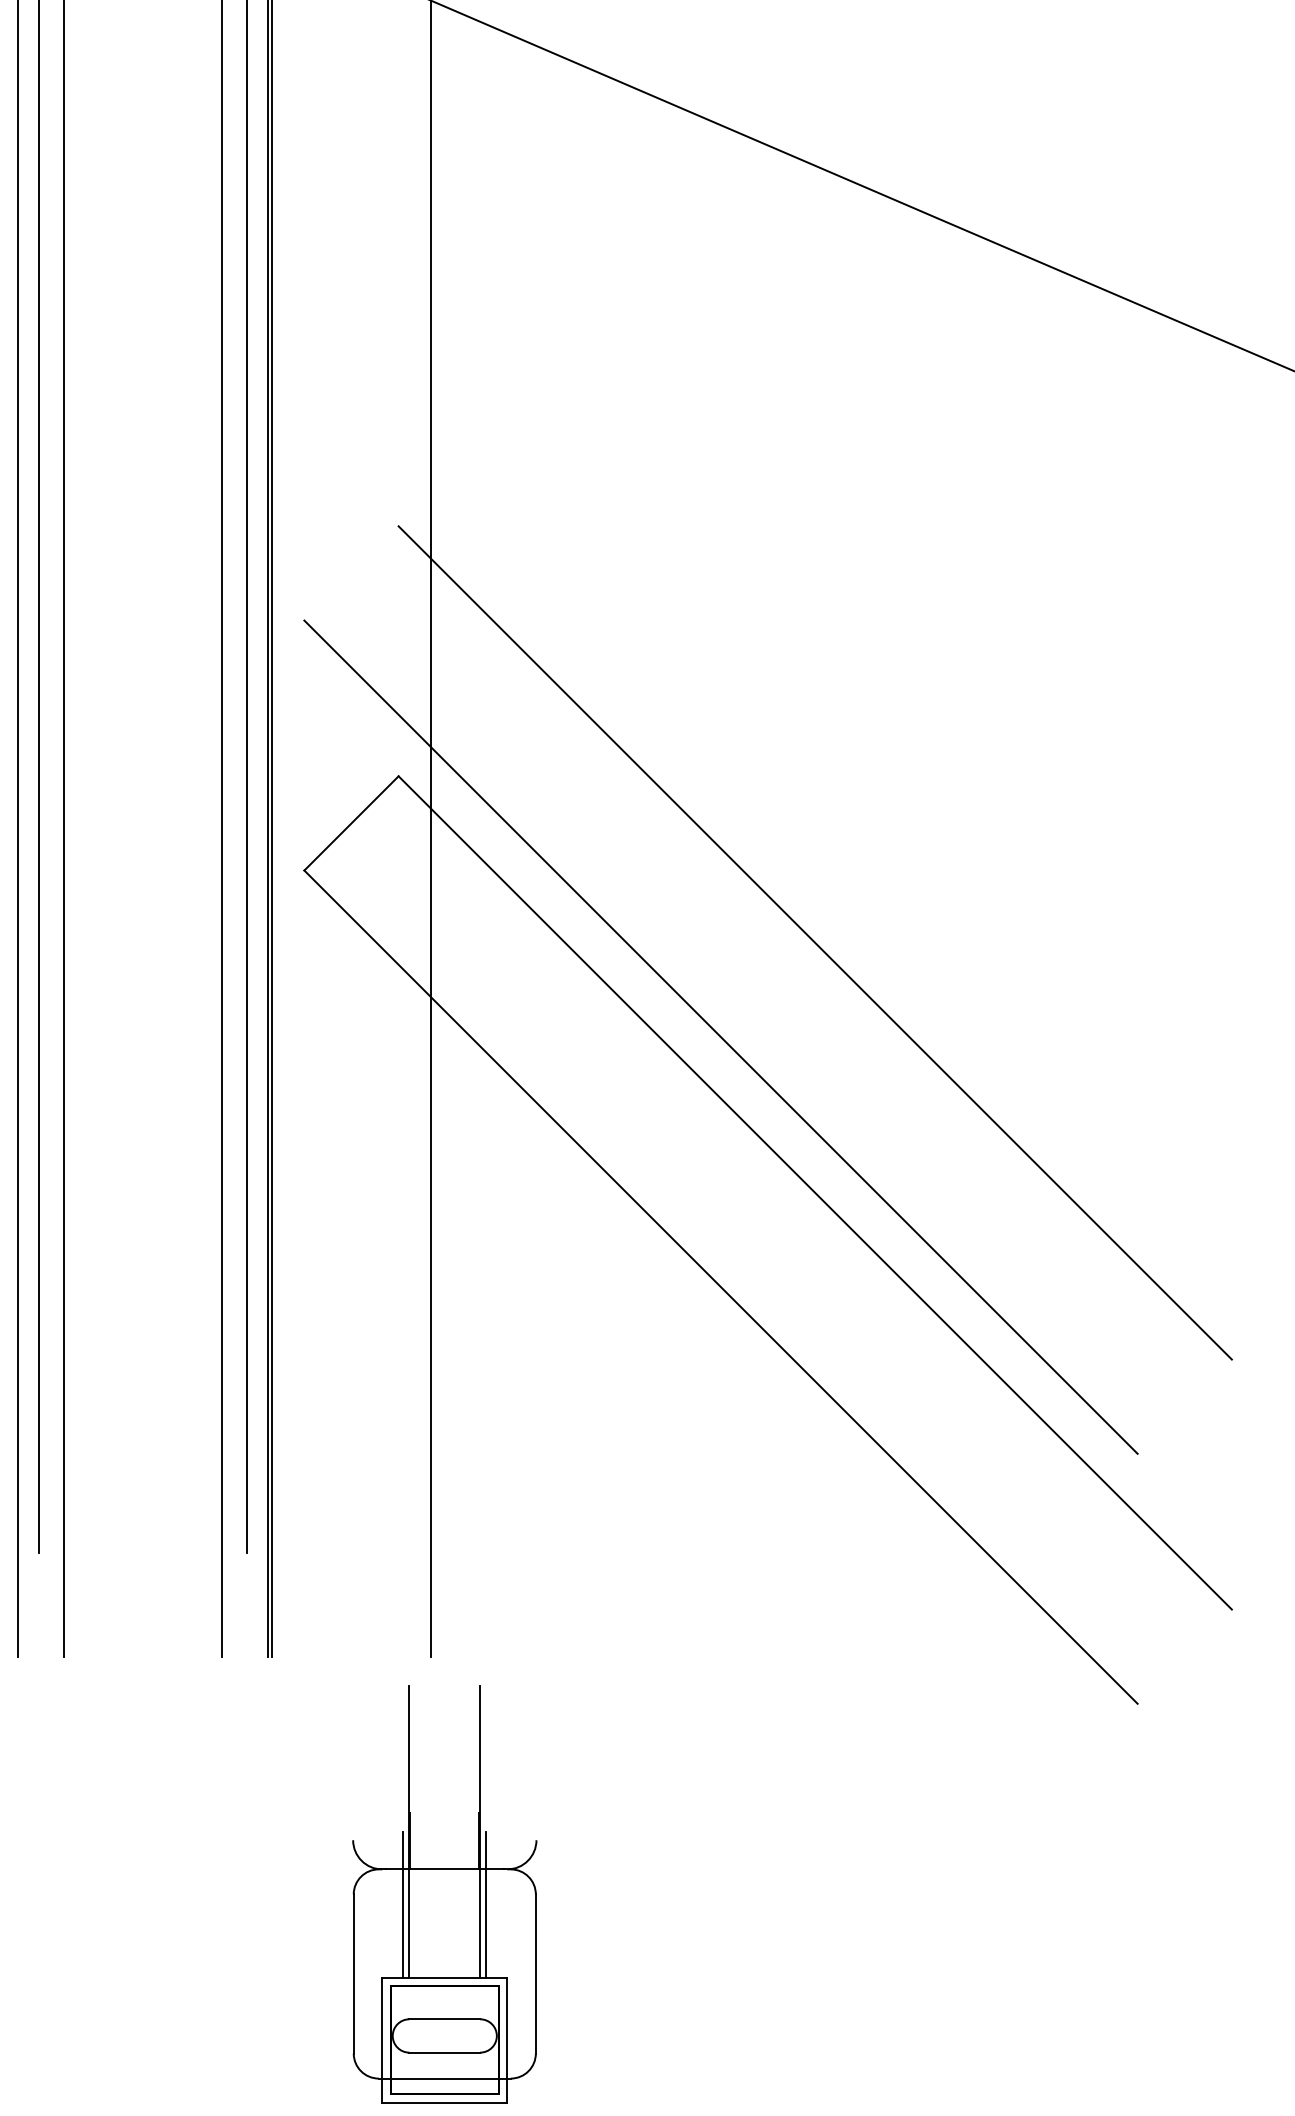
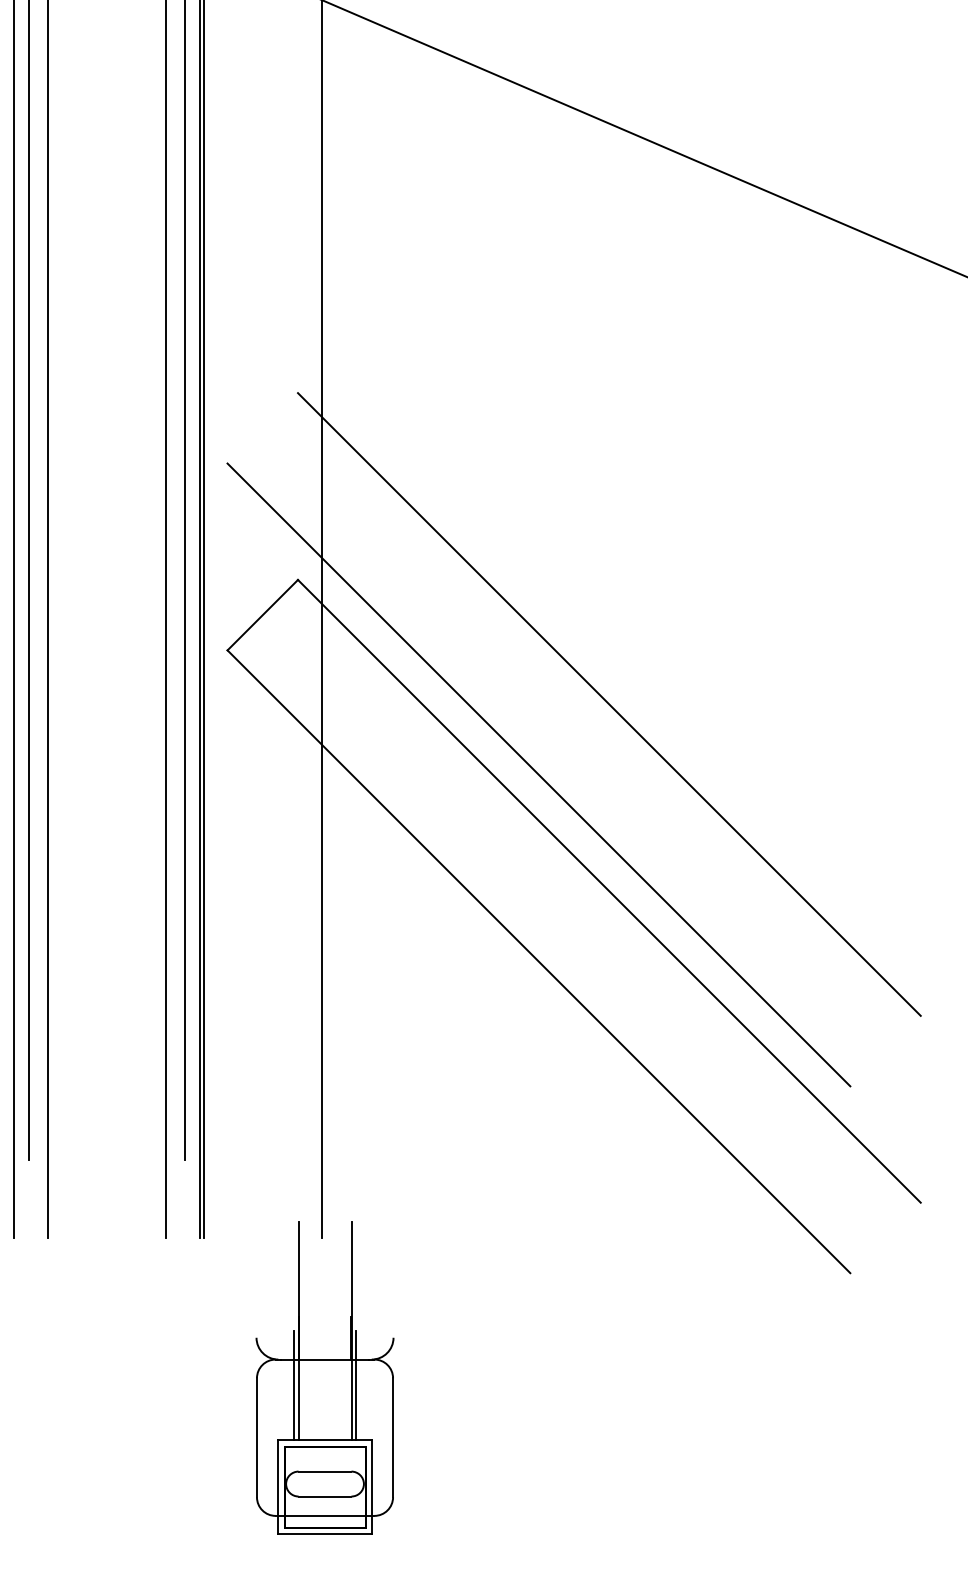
part: (444, 1894) -> (324, 1378), moved

